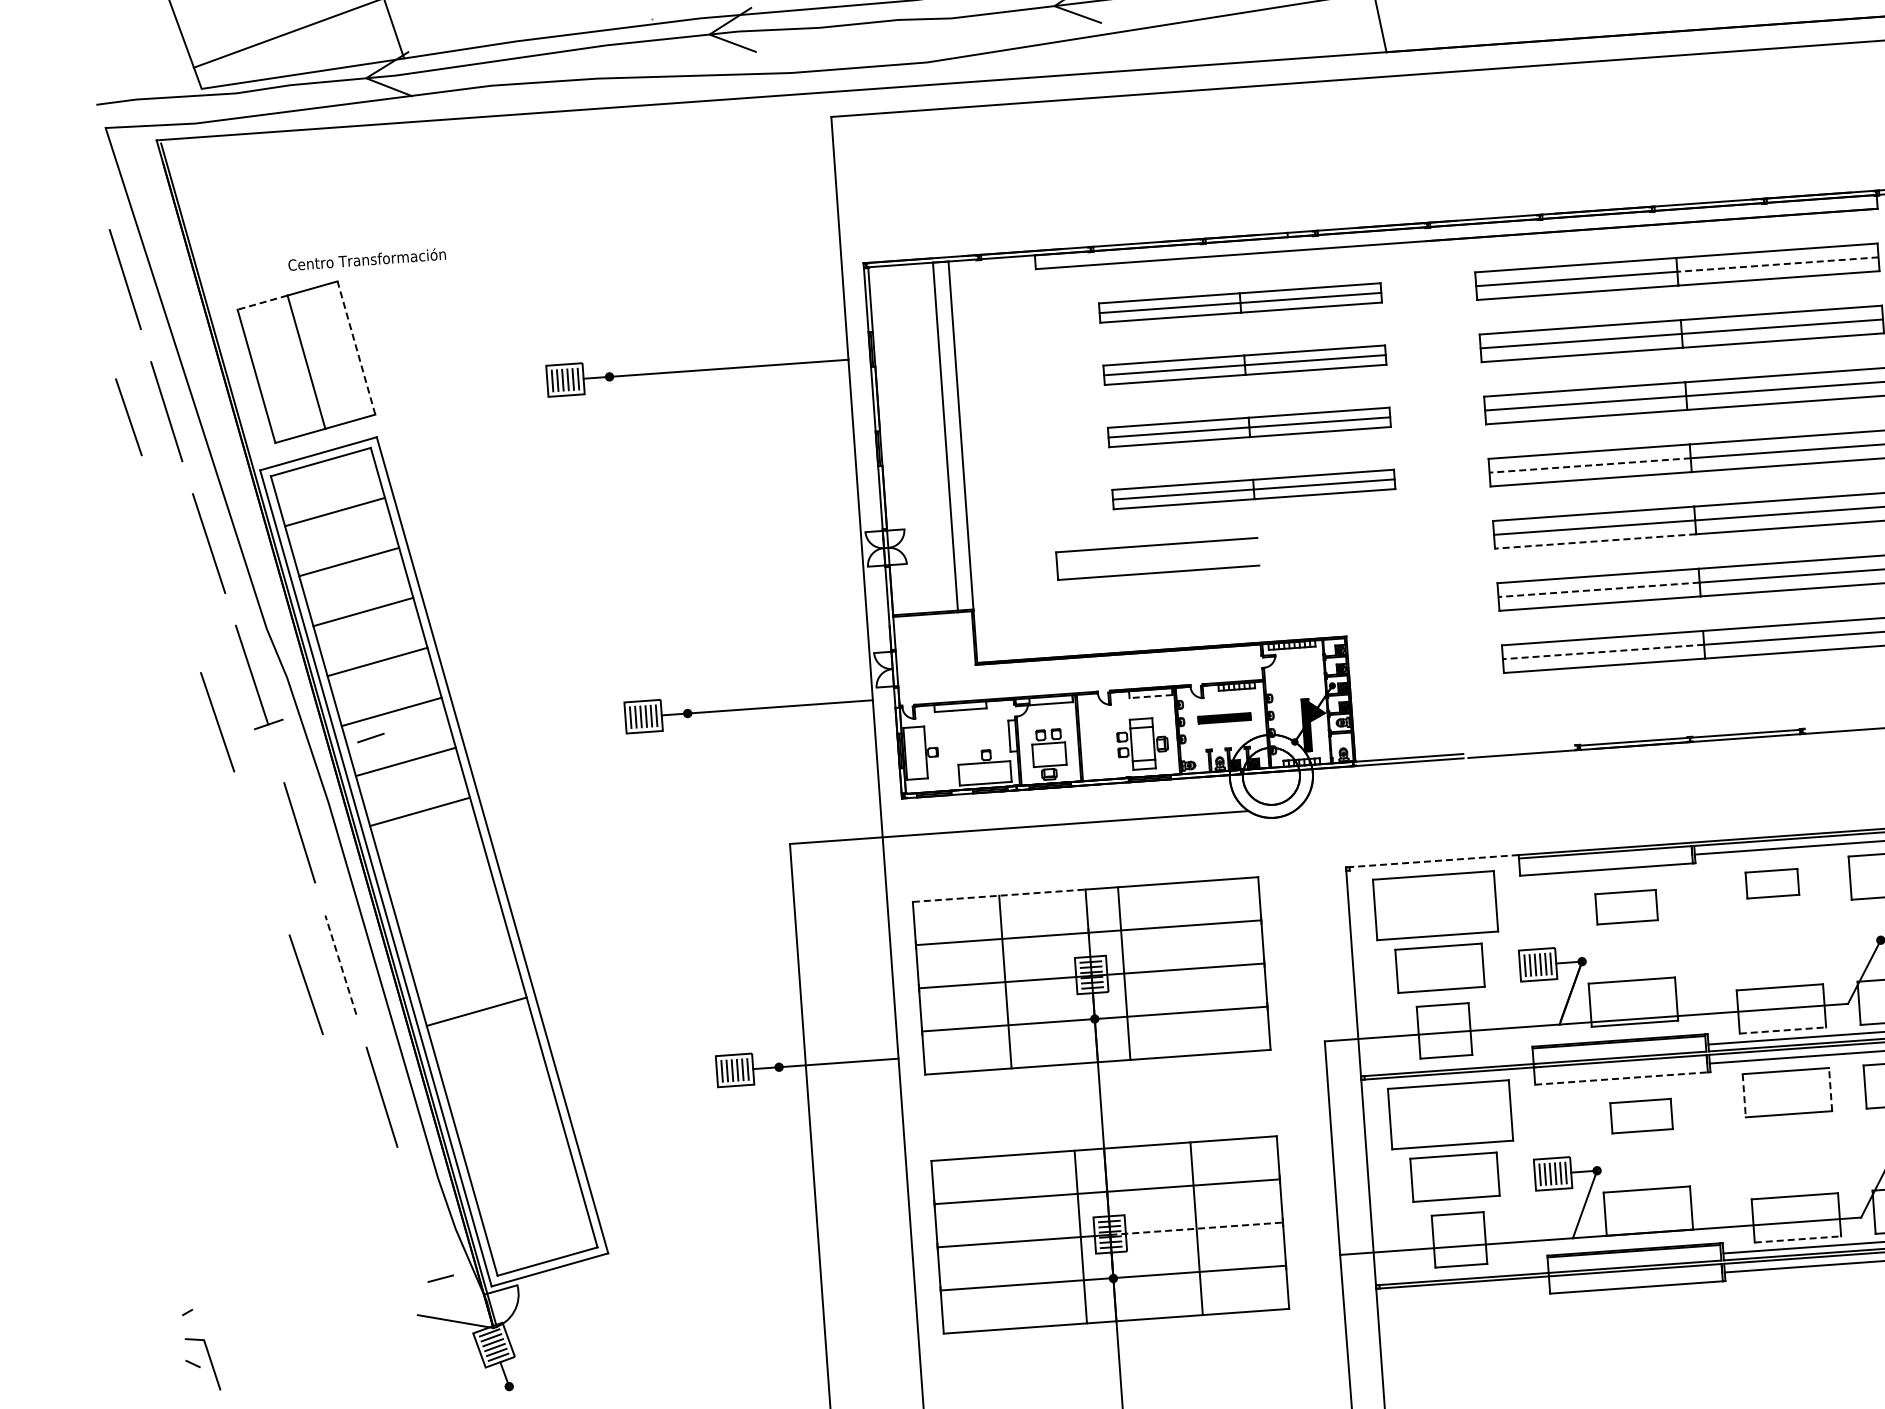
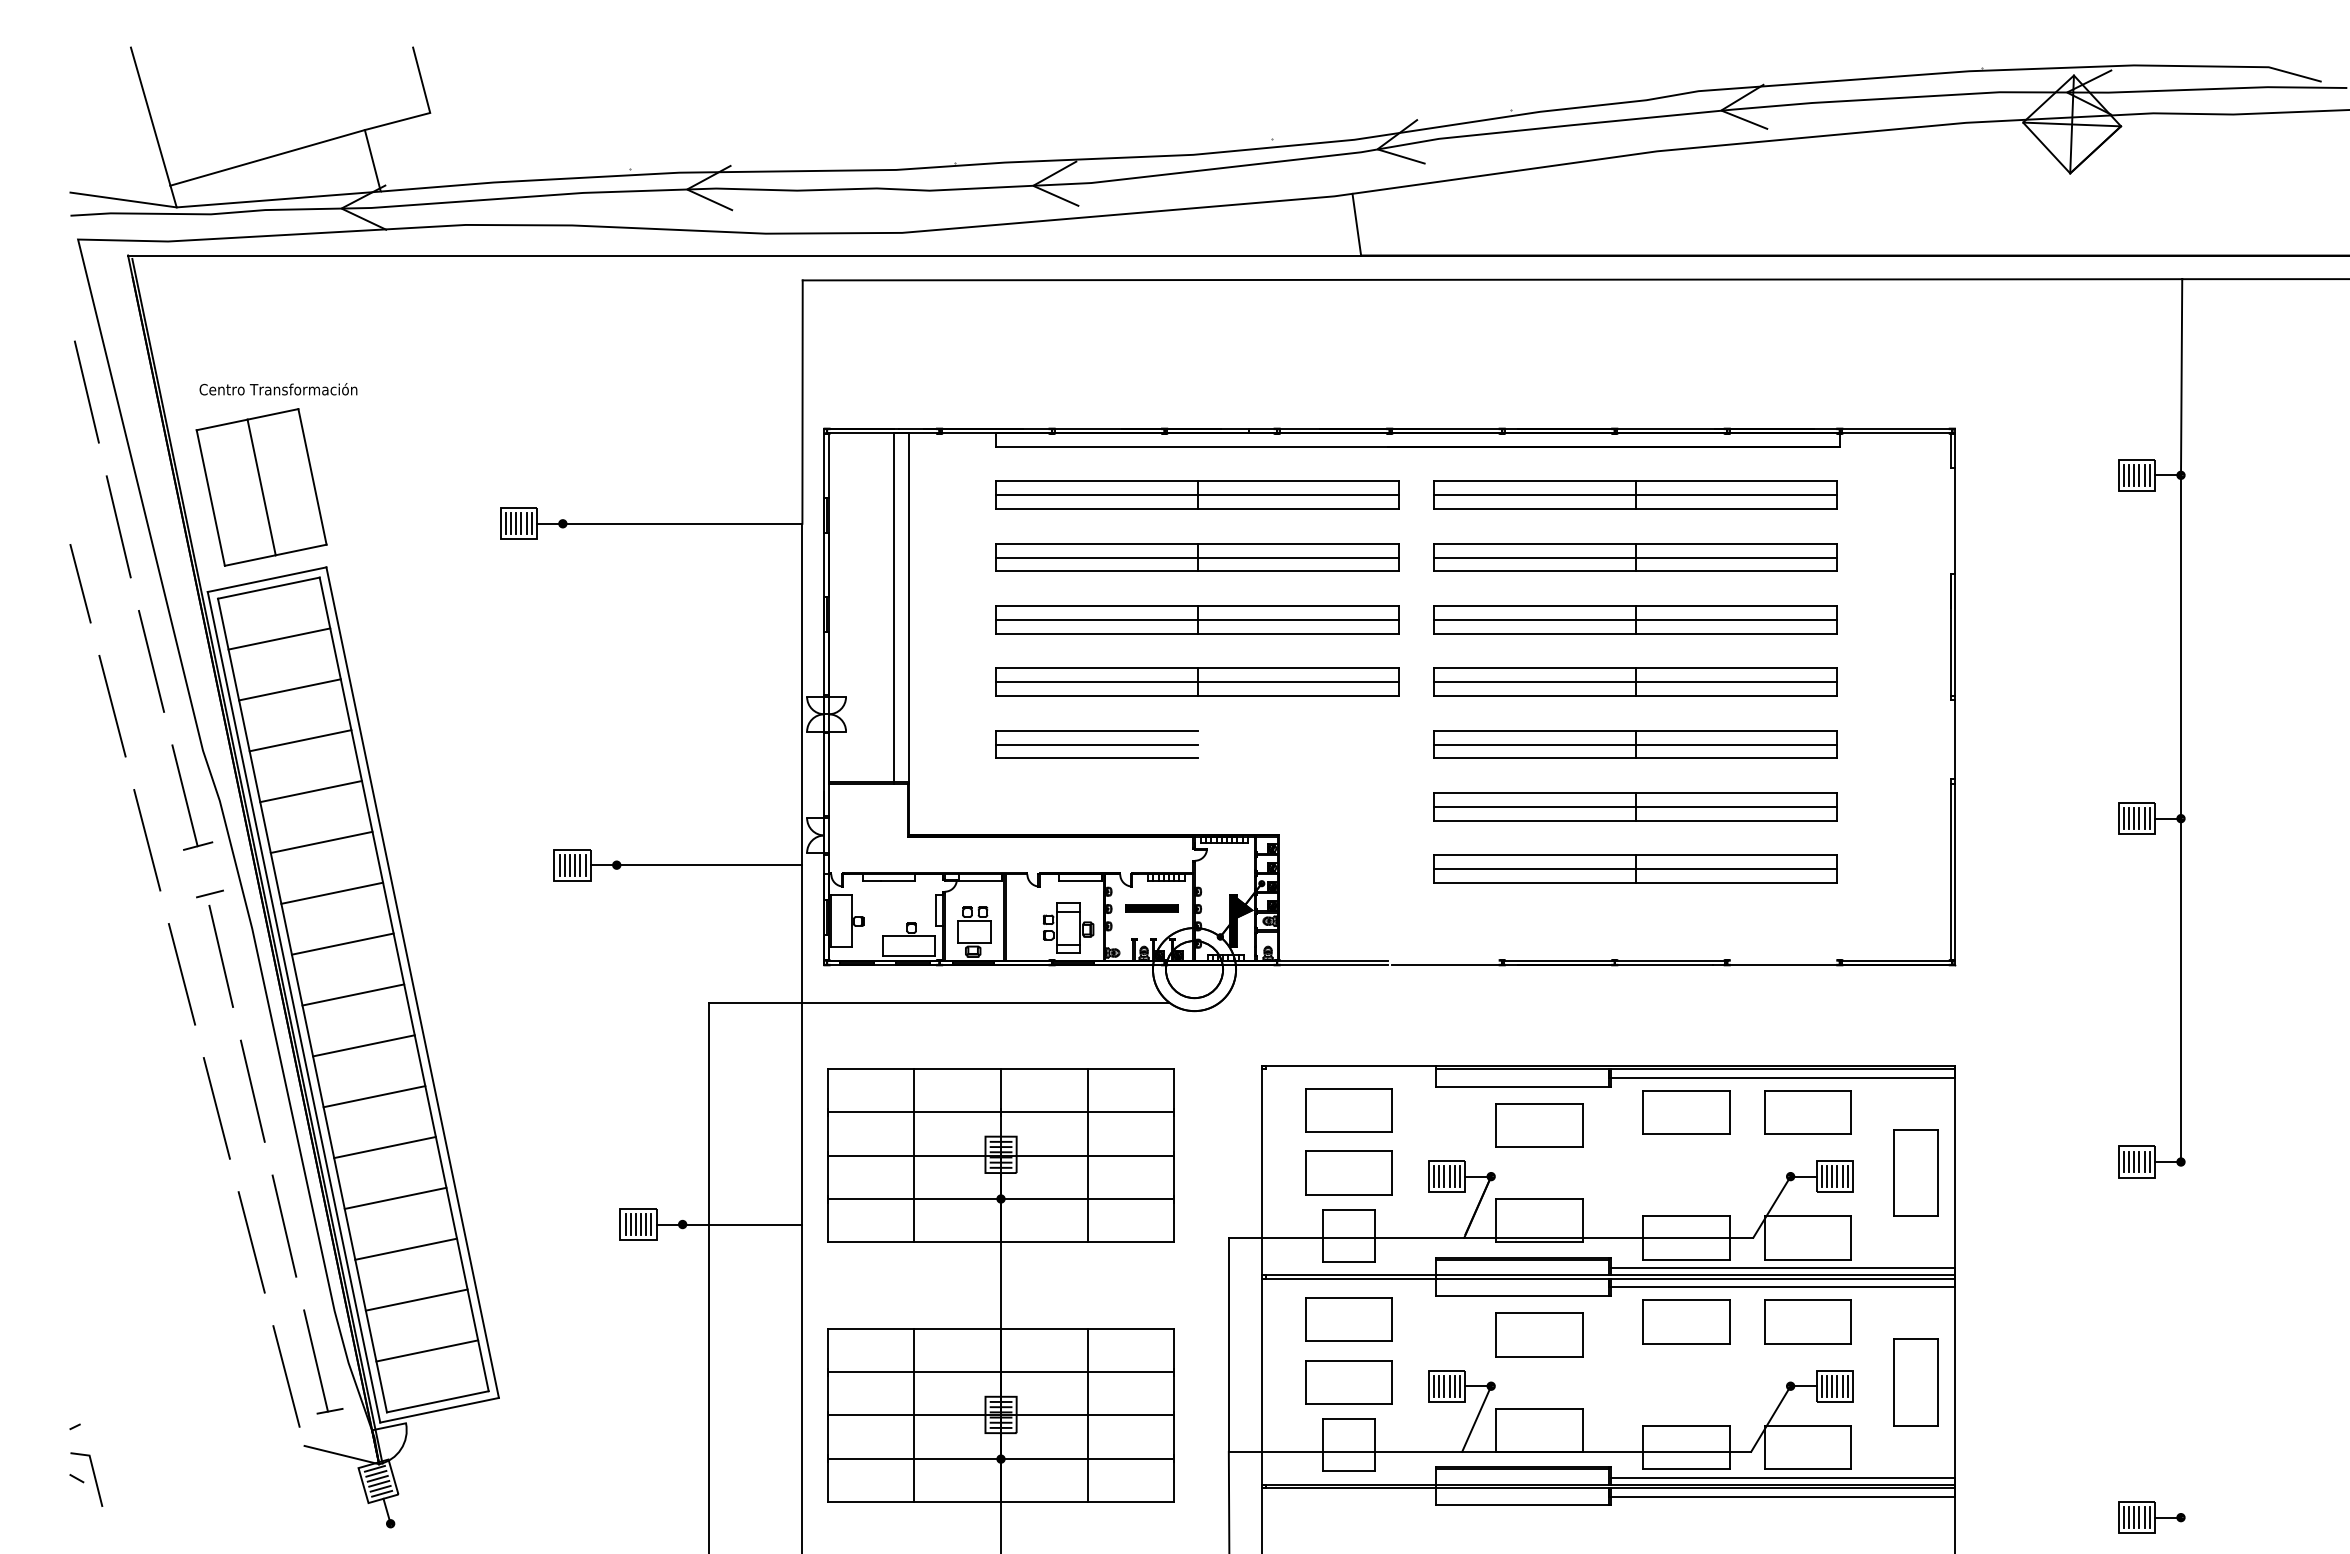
line: (148, 84) -> (123, 199), added
text: (367, 259) -> (278, 389), moved
line: (1778, 264) -> (1736, 495), dashed -> solid
line: (262, 302) -> (222, 424), dashed -> solid
part: (1240, 302) -> (1197, 494), size x1.43
line: (356, 347) -> (312, 476), dashed -> solid
part: (1244, 365) -> (1197, 557), size x1.43
line: (128, 417) -> (80, 583), moved
part: (1249, 426) -> (1197, 619), size x1.43
line: (1590, 465) -> (1534, 682), dashed -> solid
part: (1253, 488) -> (1197, 681), size x1.43
line: (1595, 541) -> (1534, 758), dashed -> solid
line: (1157, 558) -> (1096, 744), added
line: (1598, 589) -> (1534, 806), dashed -> solid
line: (173, 591) -> (112, 706), added
line: (1603, 652) -> (1534, 869), dashed -> solid
line: (1151, 696) -> (1080, 881), dashed -> solid
line: (370, 737) -> (209, 893), moved
line: (261, 853) -> (181, 974), added
line: (434, 861) -> (353, 994), added
line: (1431, 861) -> (1348, 1065), dashed -> solid
part: (1772, 883) -> (1686, 1112), size x1.67
line: (999, 896) -> (914, 1069), dashed -> solid
part: (1435, 905) -> (1348, 1110), size x0.71
part: (1626, 907) -> (1539, 1125), size x1.43
line: (447, 911) -> (363, 1045), added
line: (462, 961) -> (374, 1096), added
line: (340, 965) -> (252, 1091), dashed -> solid
line: (1124, 973) -> (1087, 1155), moved
line: (1783, 1030) -> (1687, 1259), dashed -> solid
line: (490, 1060) -> (395, 1197), added
line: (1621, 1078) -> (1522, 1296), dashed -> solid
line: (1830, 1089) -> (1729, 1321), dashed -> solid
line: (1744, 1095) -> (1643, 1321), dashed -> solid
line: (505, 1110) -> (406, 1248), added
part: (1450, 1114) -> (1348, 1319), size x0.71
part: (1641, 1115) -> (1539, 1334), size x1.43
line: (350, 1116) -> (251, 1242), added
line: (518, 1161) -> (416, 1299), added
line: (533, 1211) -> (427, 1350), added
line: (1196, 1228) -> (1087, 1415), dashed -> solid
line: (422, 1229) -> (315, 1360), added
line: (1080, 1237) -> (914, 1415), moved
line: (1798, 1239) -> (1687, 1469), dashed -> solid
line: (394, 1247) -> (286, 1376), added

